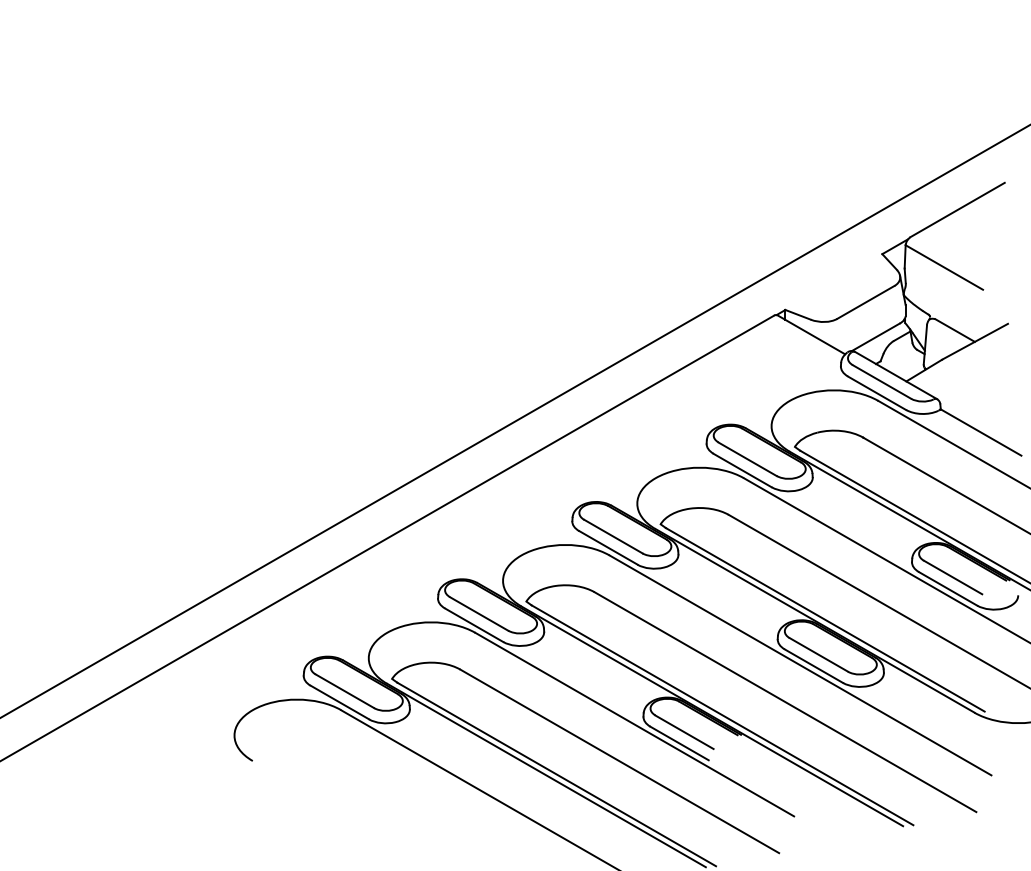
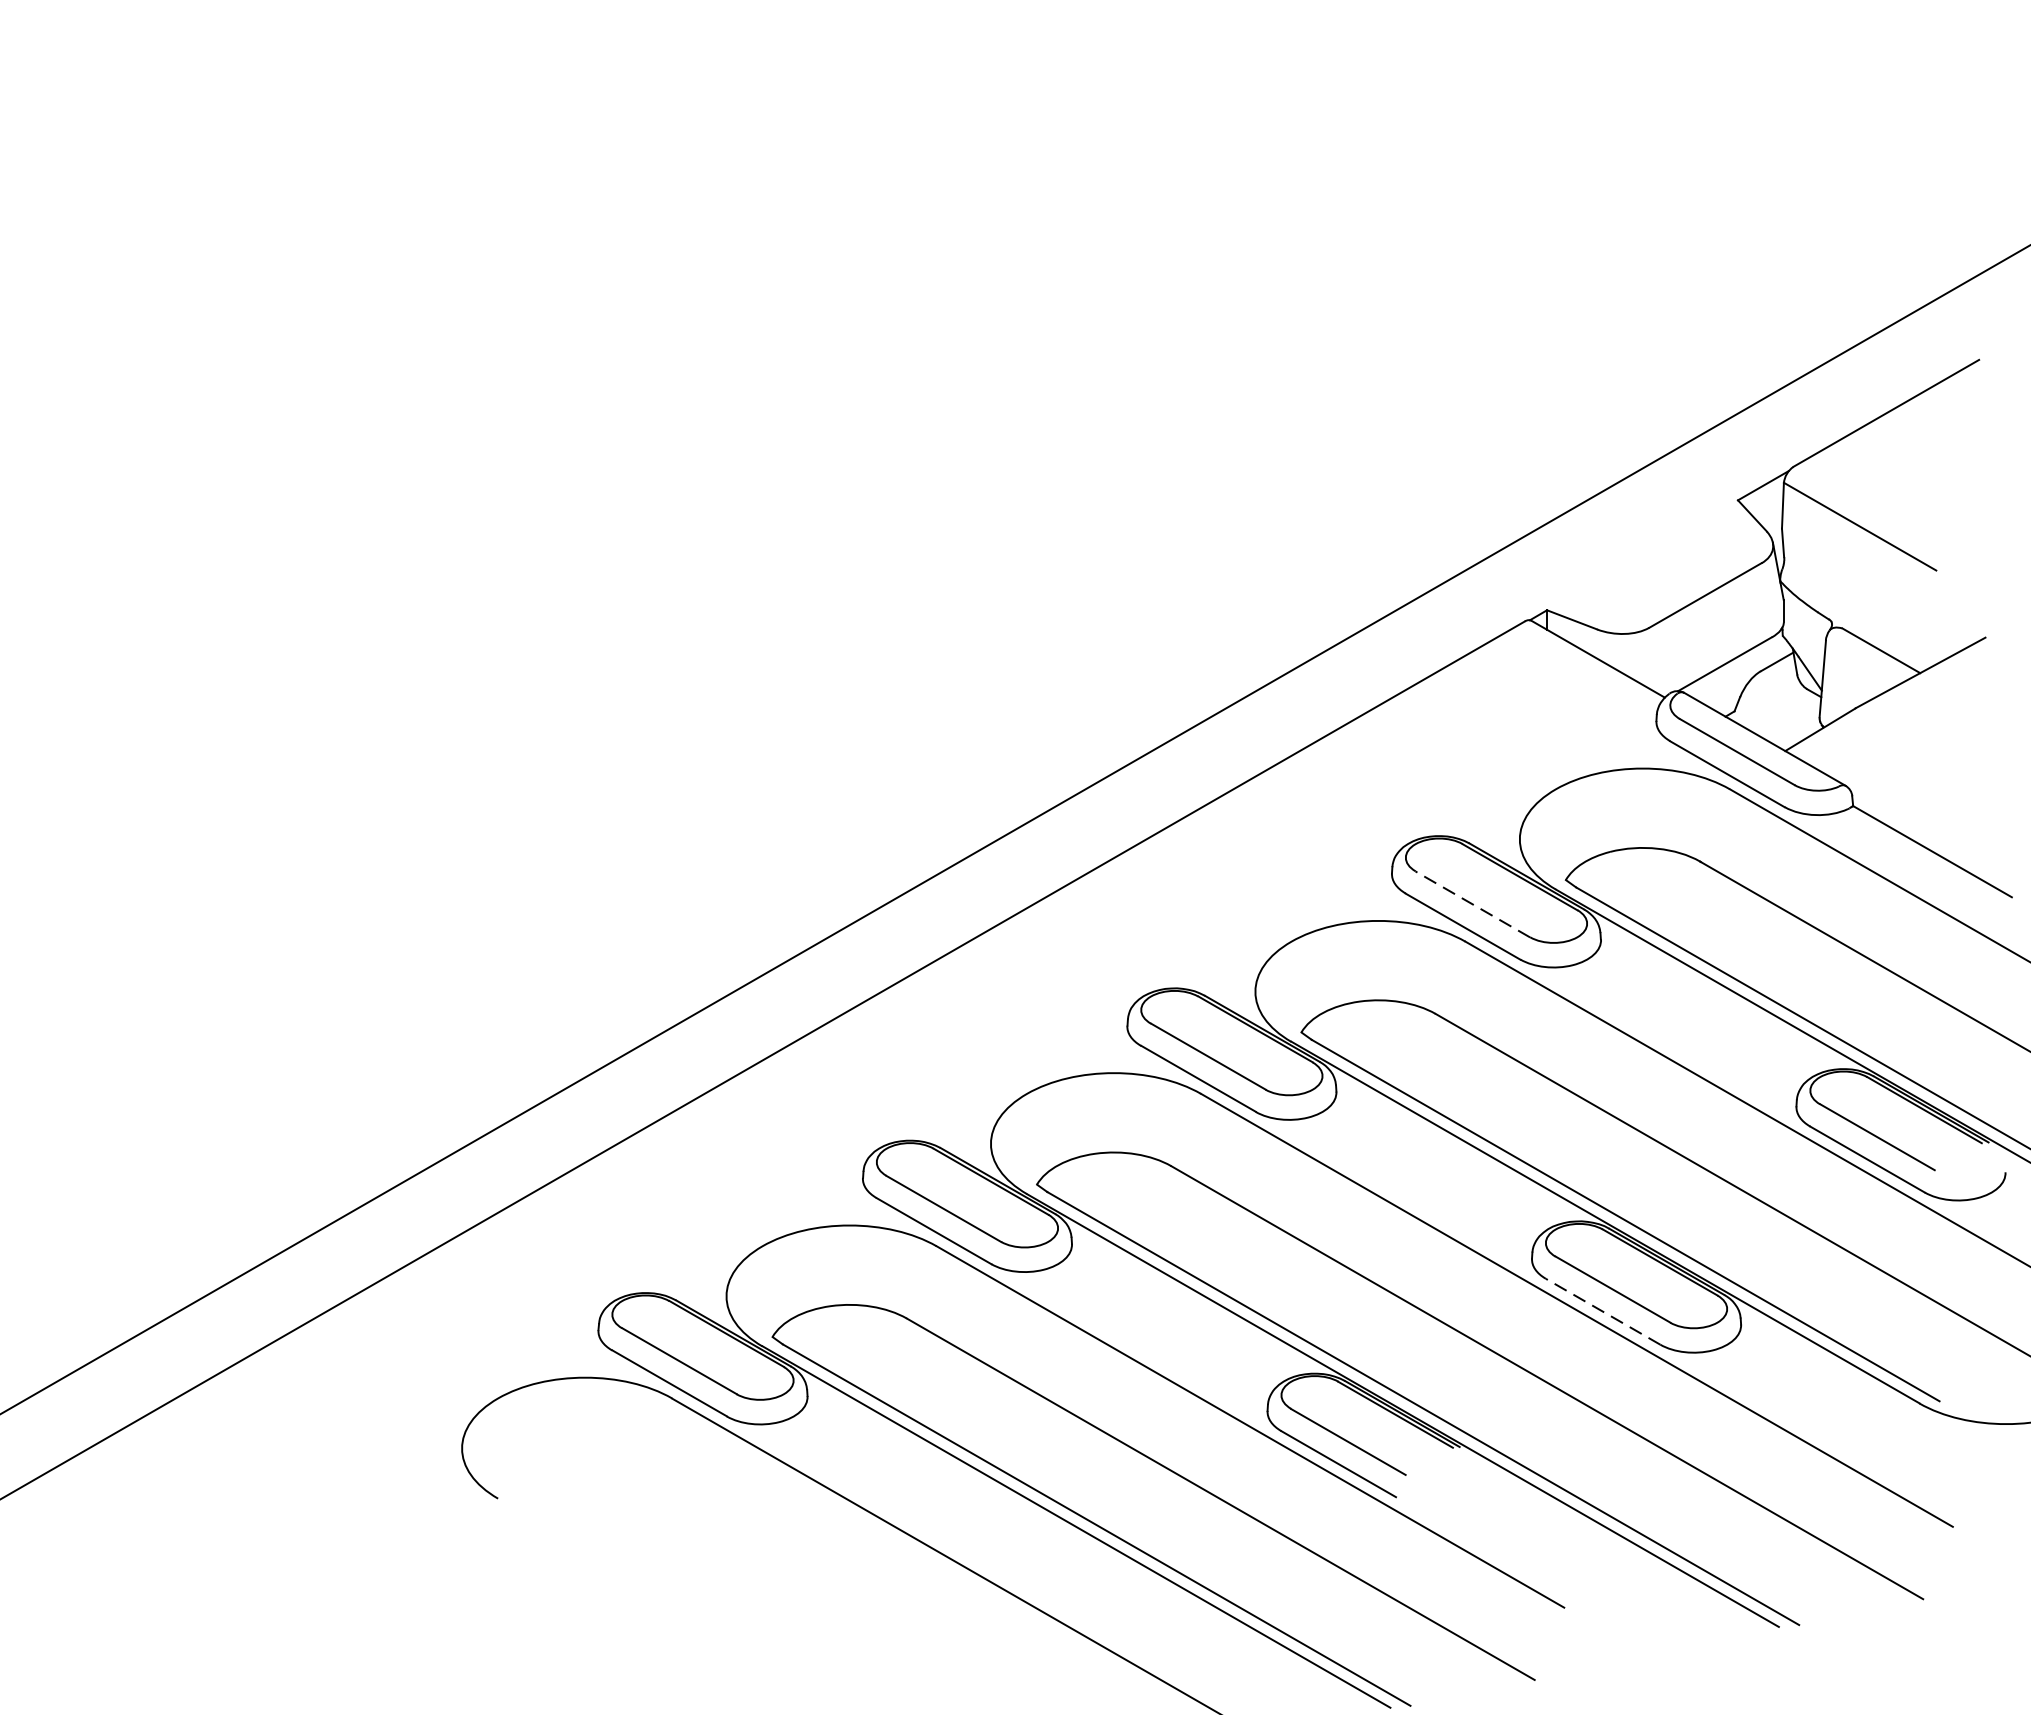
line: (747, 459) -> (1472, 904), solid -> dashed
line: (813, 666) -> (1602, 1312), solid -> dashed

